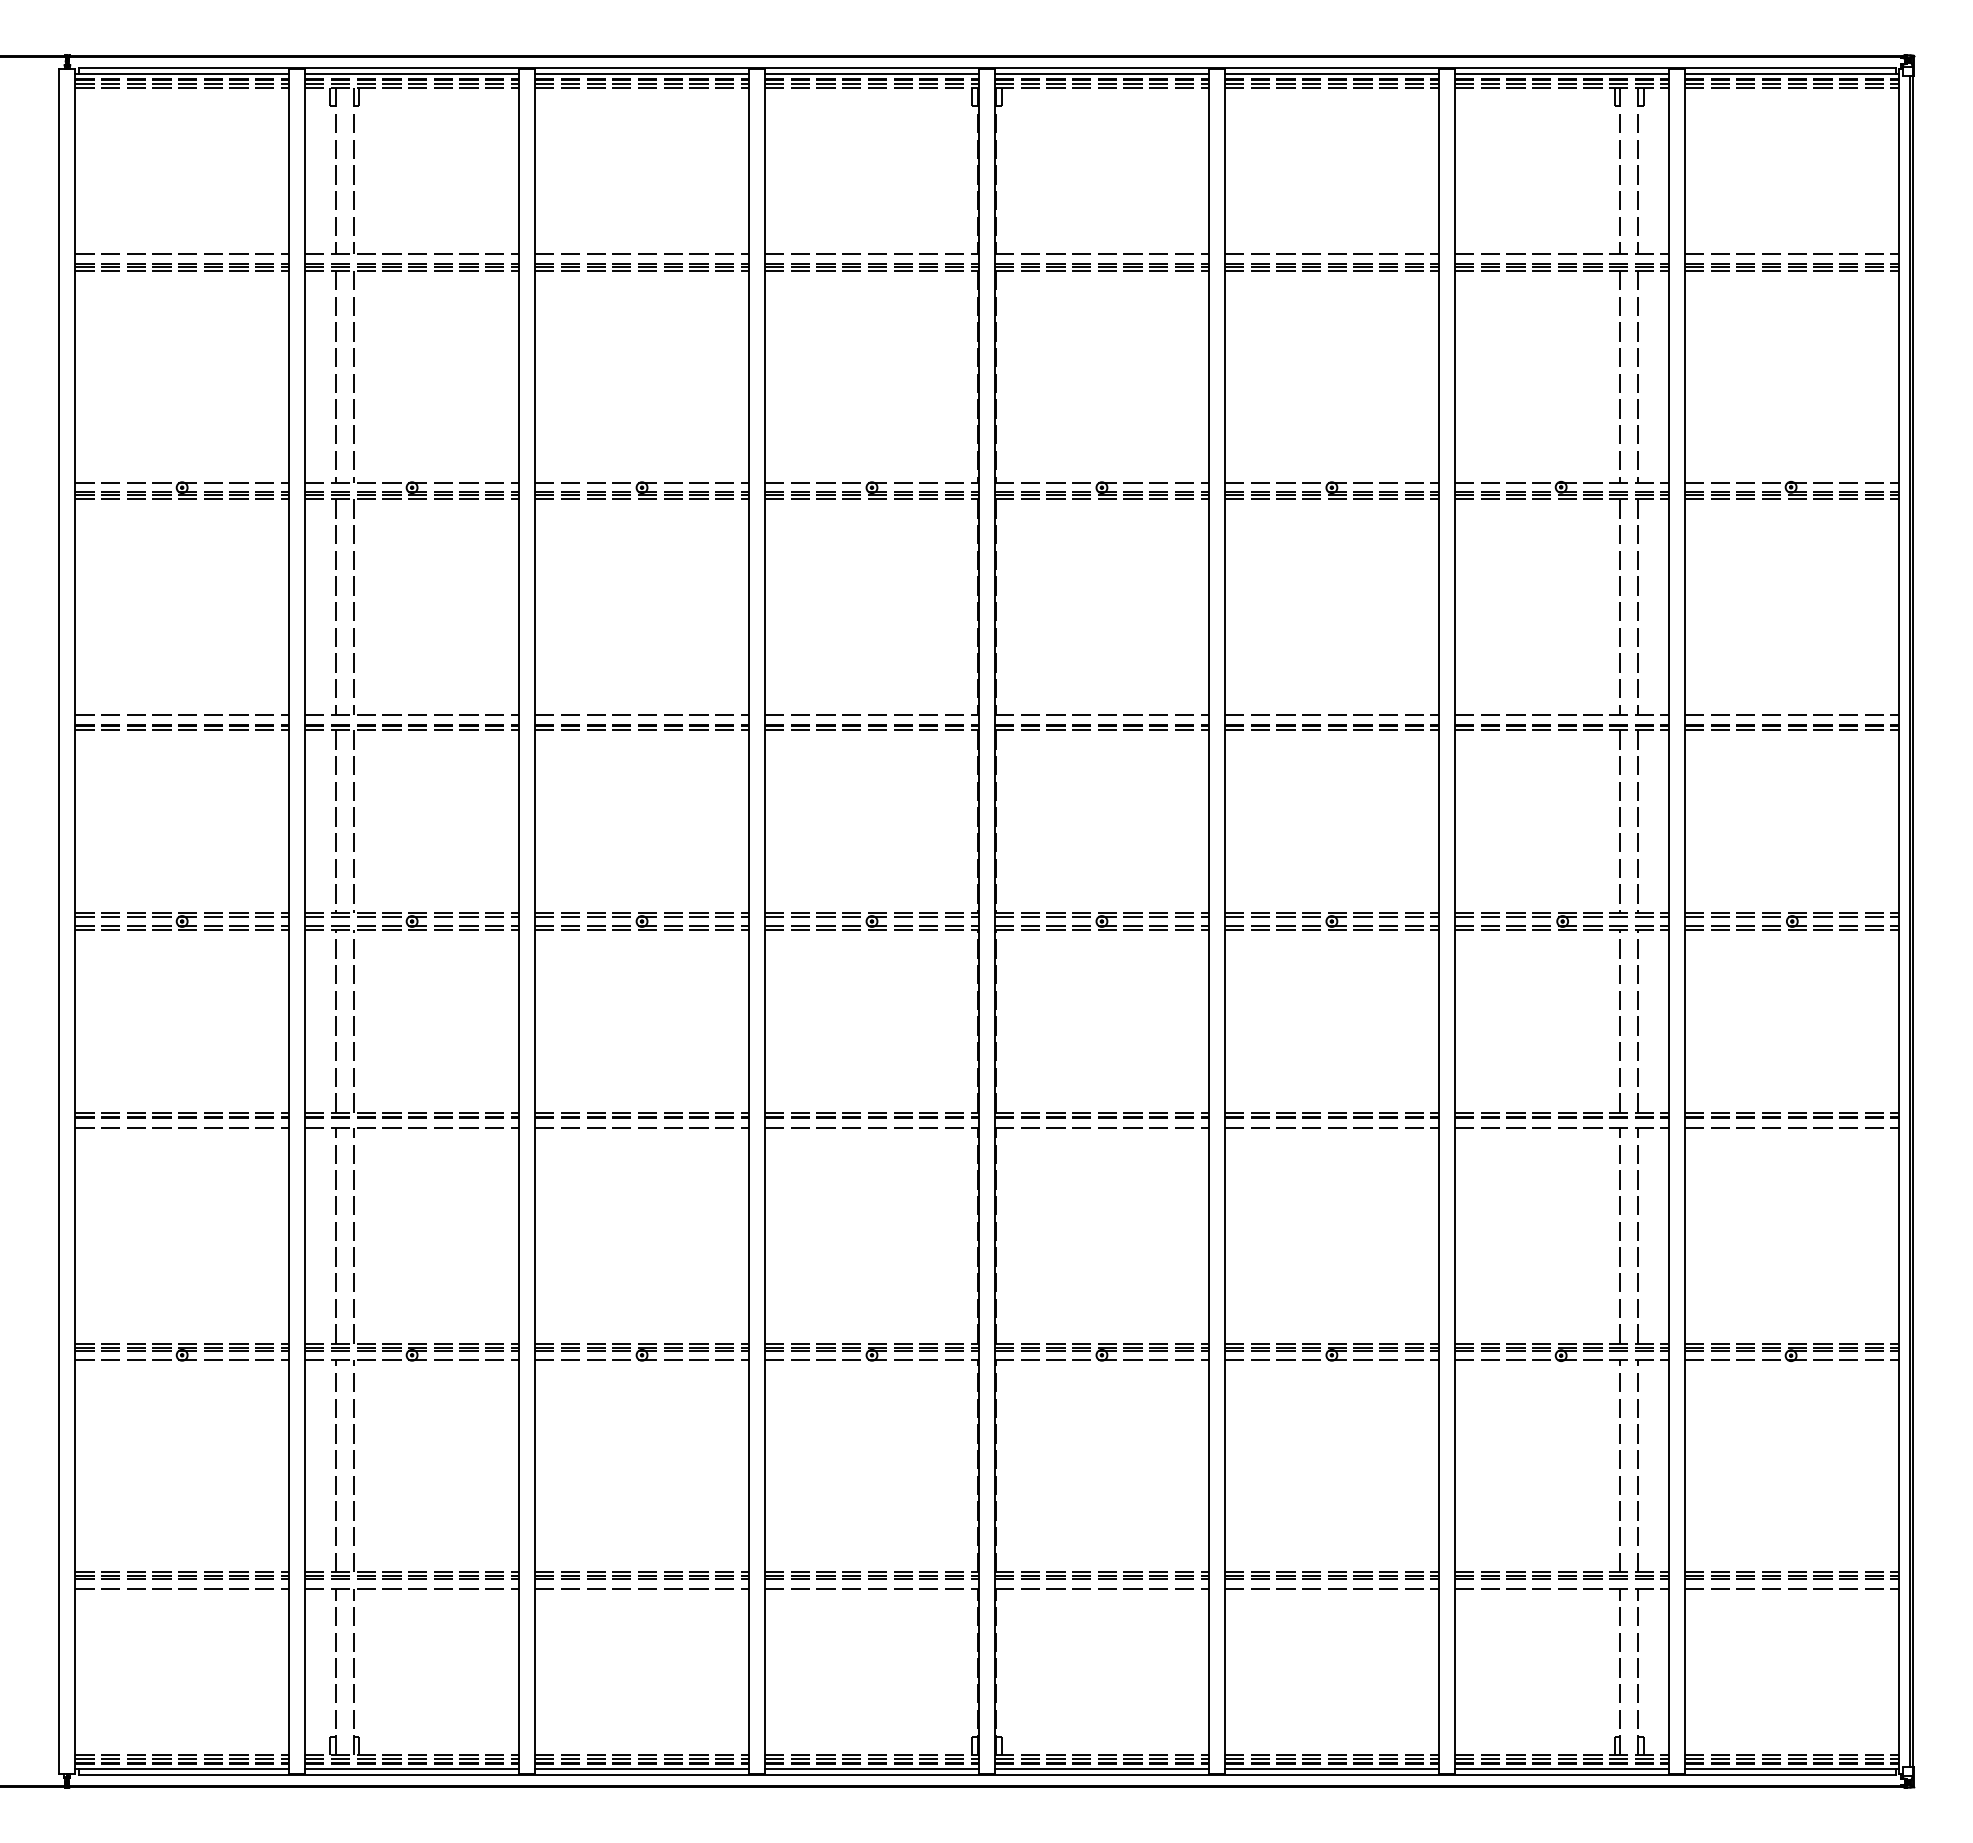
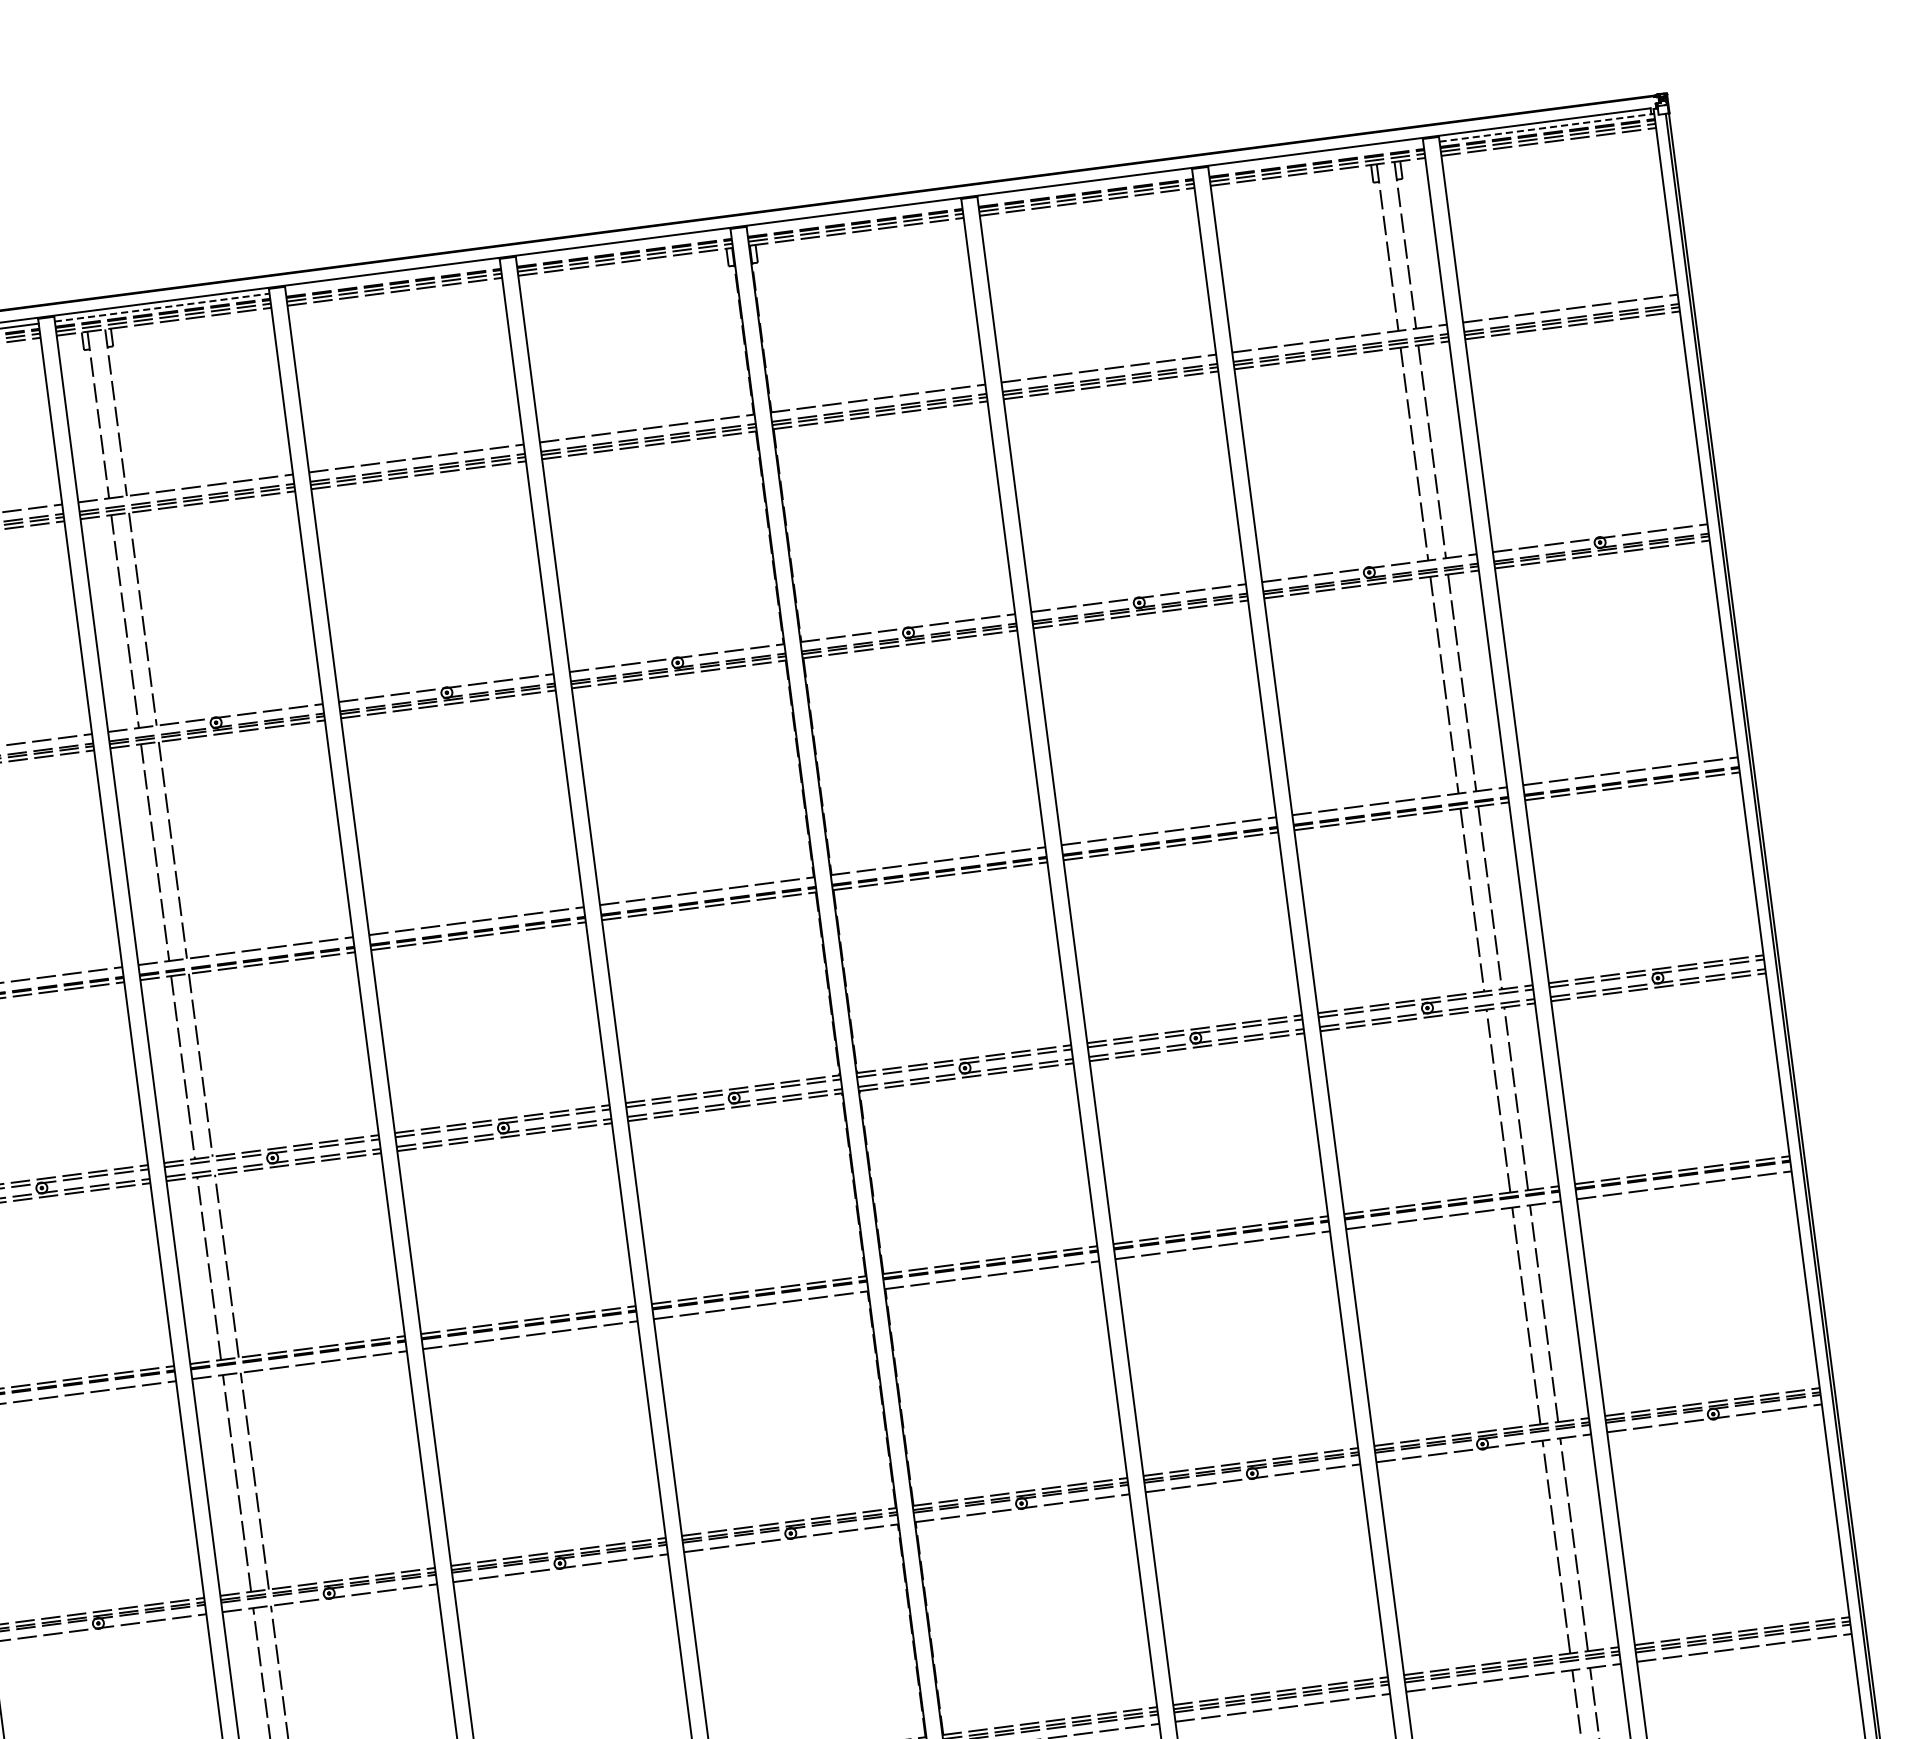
line: (412, 74) -> (162, 307), solid -> dashed
line: (642, 74) -> (393, 277), removed
line: (871, 74) -> (623, 248), removed
line: (1101, 74) -> (854, 218), removed
line: (1331, 74) -> (1085, 188), removed
line: (1561, 74) -> (1315, 158), removed
line: (1791, 74) -> (1546, 128), solid -> dashed

